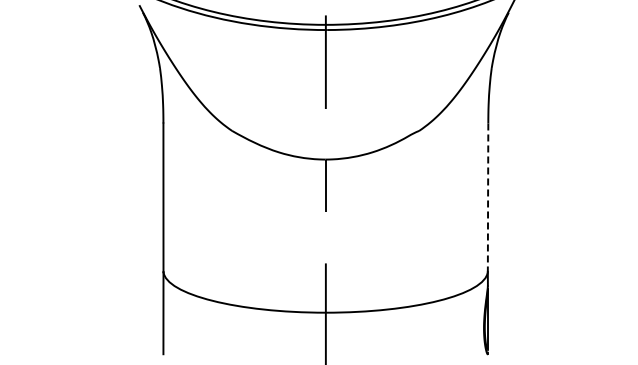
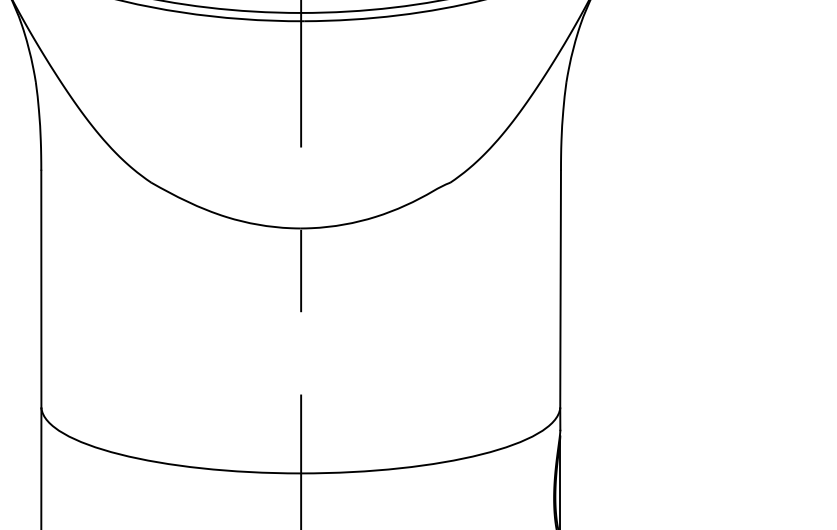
line: (488, 198) -> (561, 290), dashed -> solid

